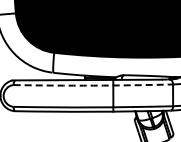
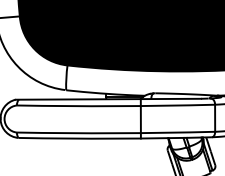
arc: (93, 85) -> (116, 106), dashed -> solid

